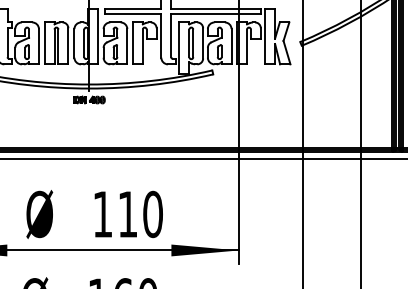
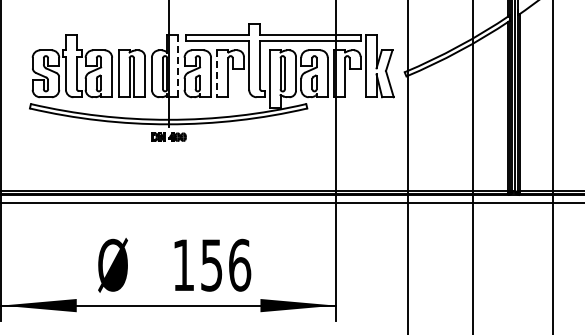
line: (98, 36) -> (178, 65), solid -> dashed
line: (133, 44) -> (217, 74), solid -> dashed
text: (141, 213) -> (226, 264), 110 -> 156

